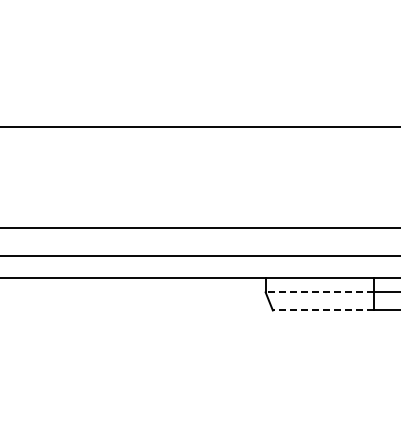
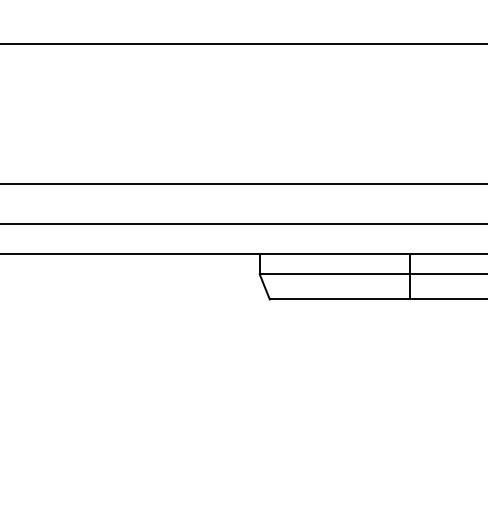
line: (319, 292) -> (334, 274), dashed -> solid
line: (322, 310) -> (338, 299), dashed -> solid

